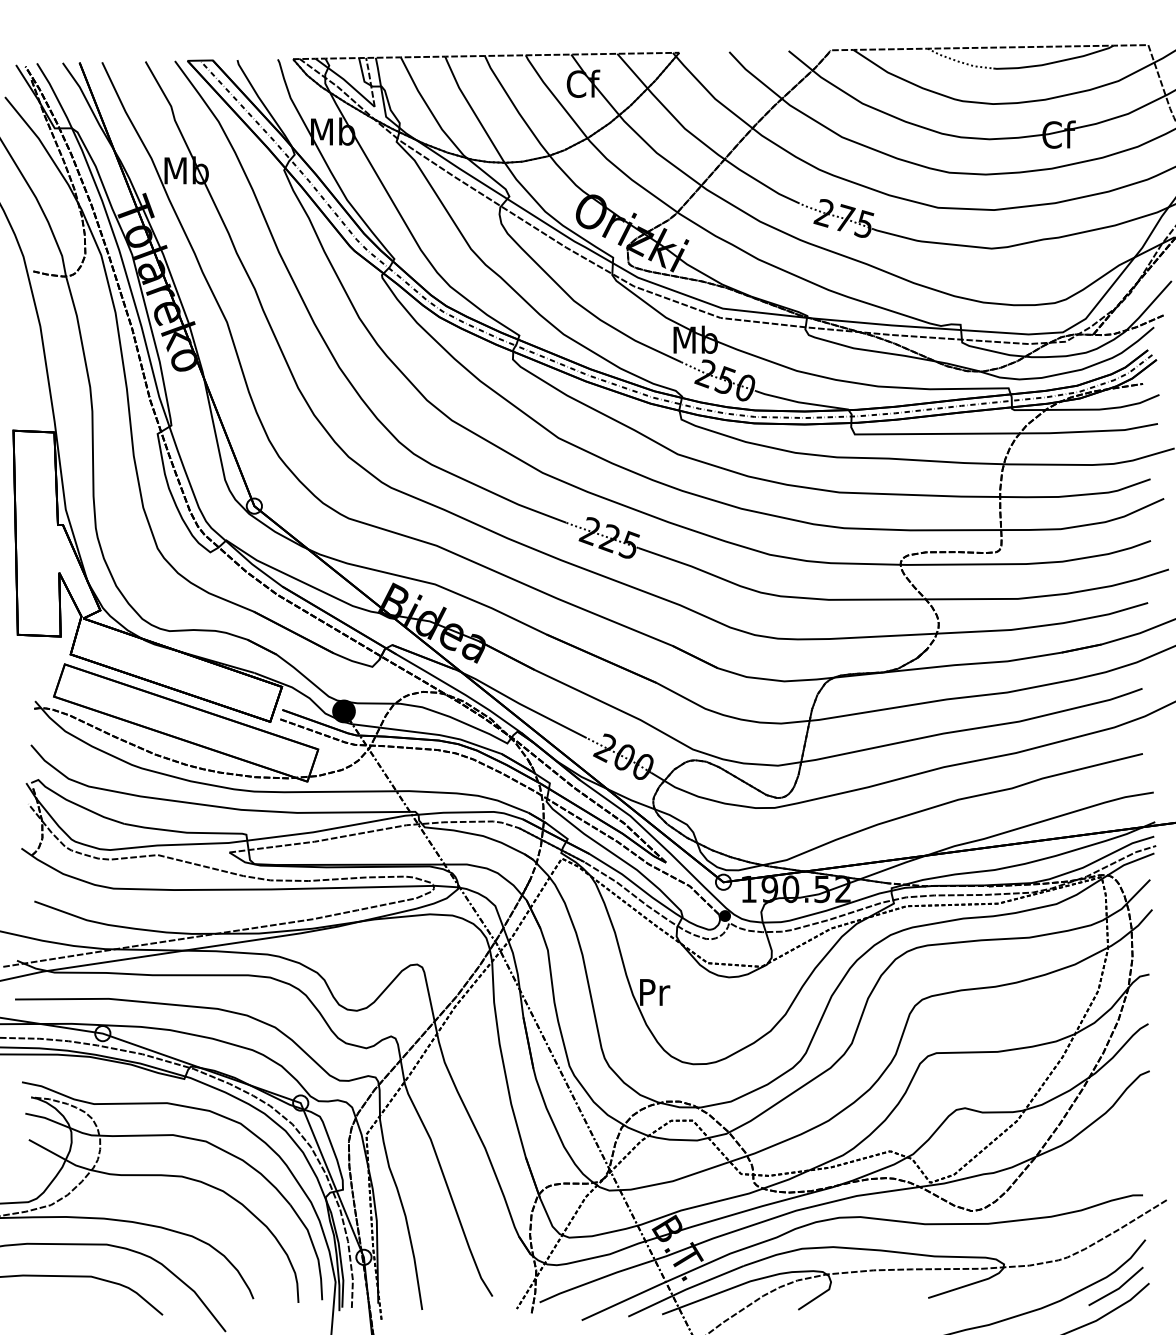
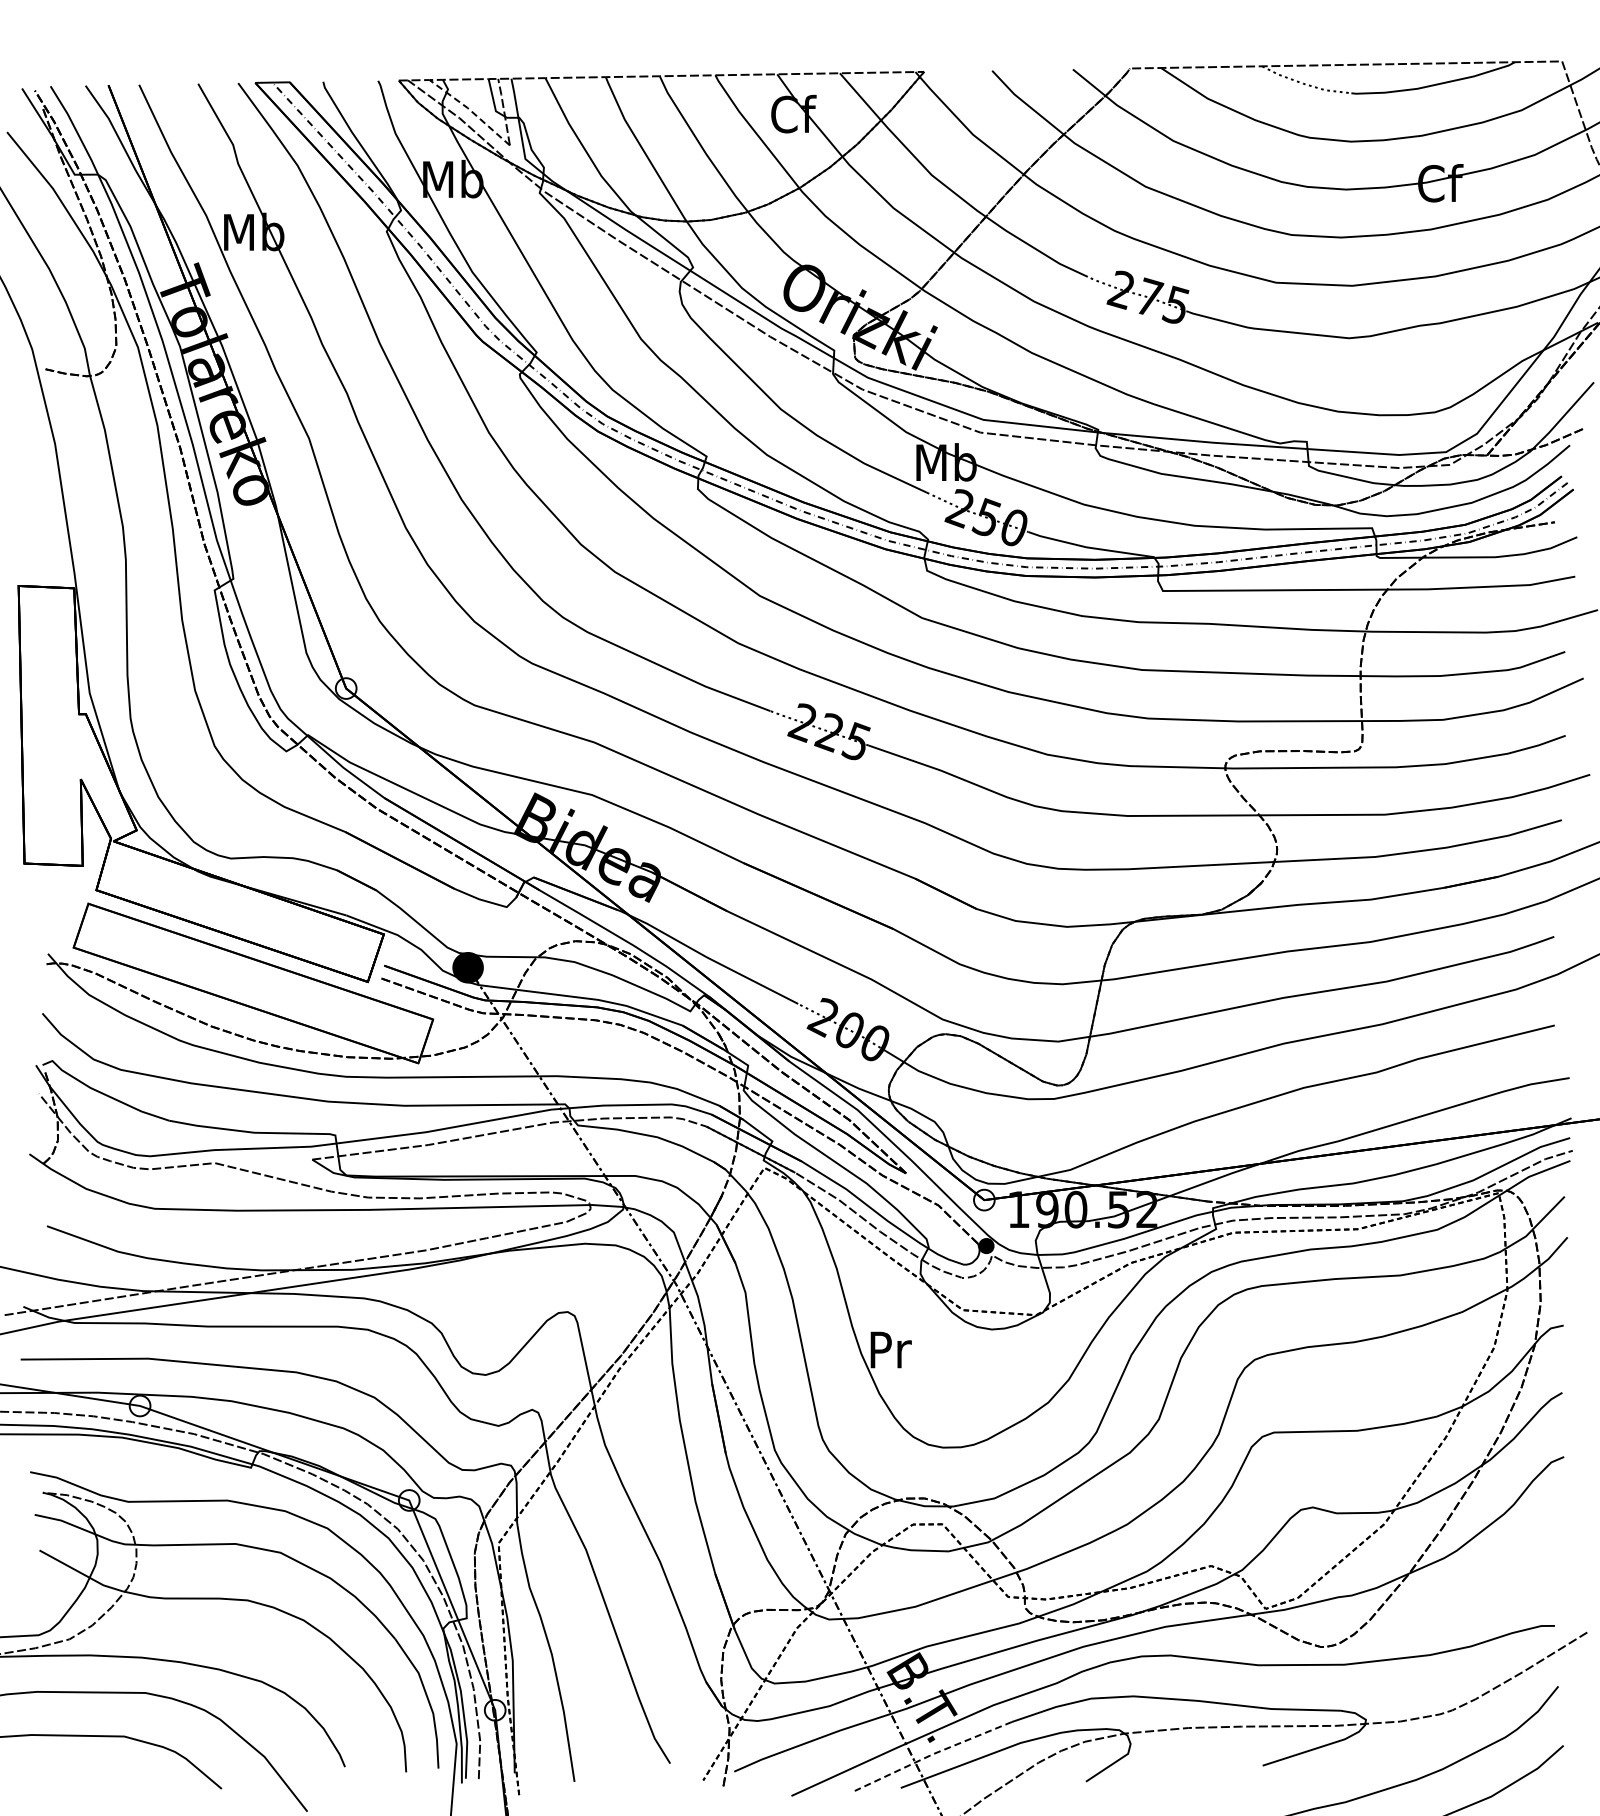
line: (345, 81) -> (470, 110), solid -> dashed
line: (685, 1289) -> (932, 1754), solid -> dashed
line: (1116, 1289) -> (1518, 1753), removed

